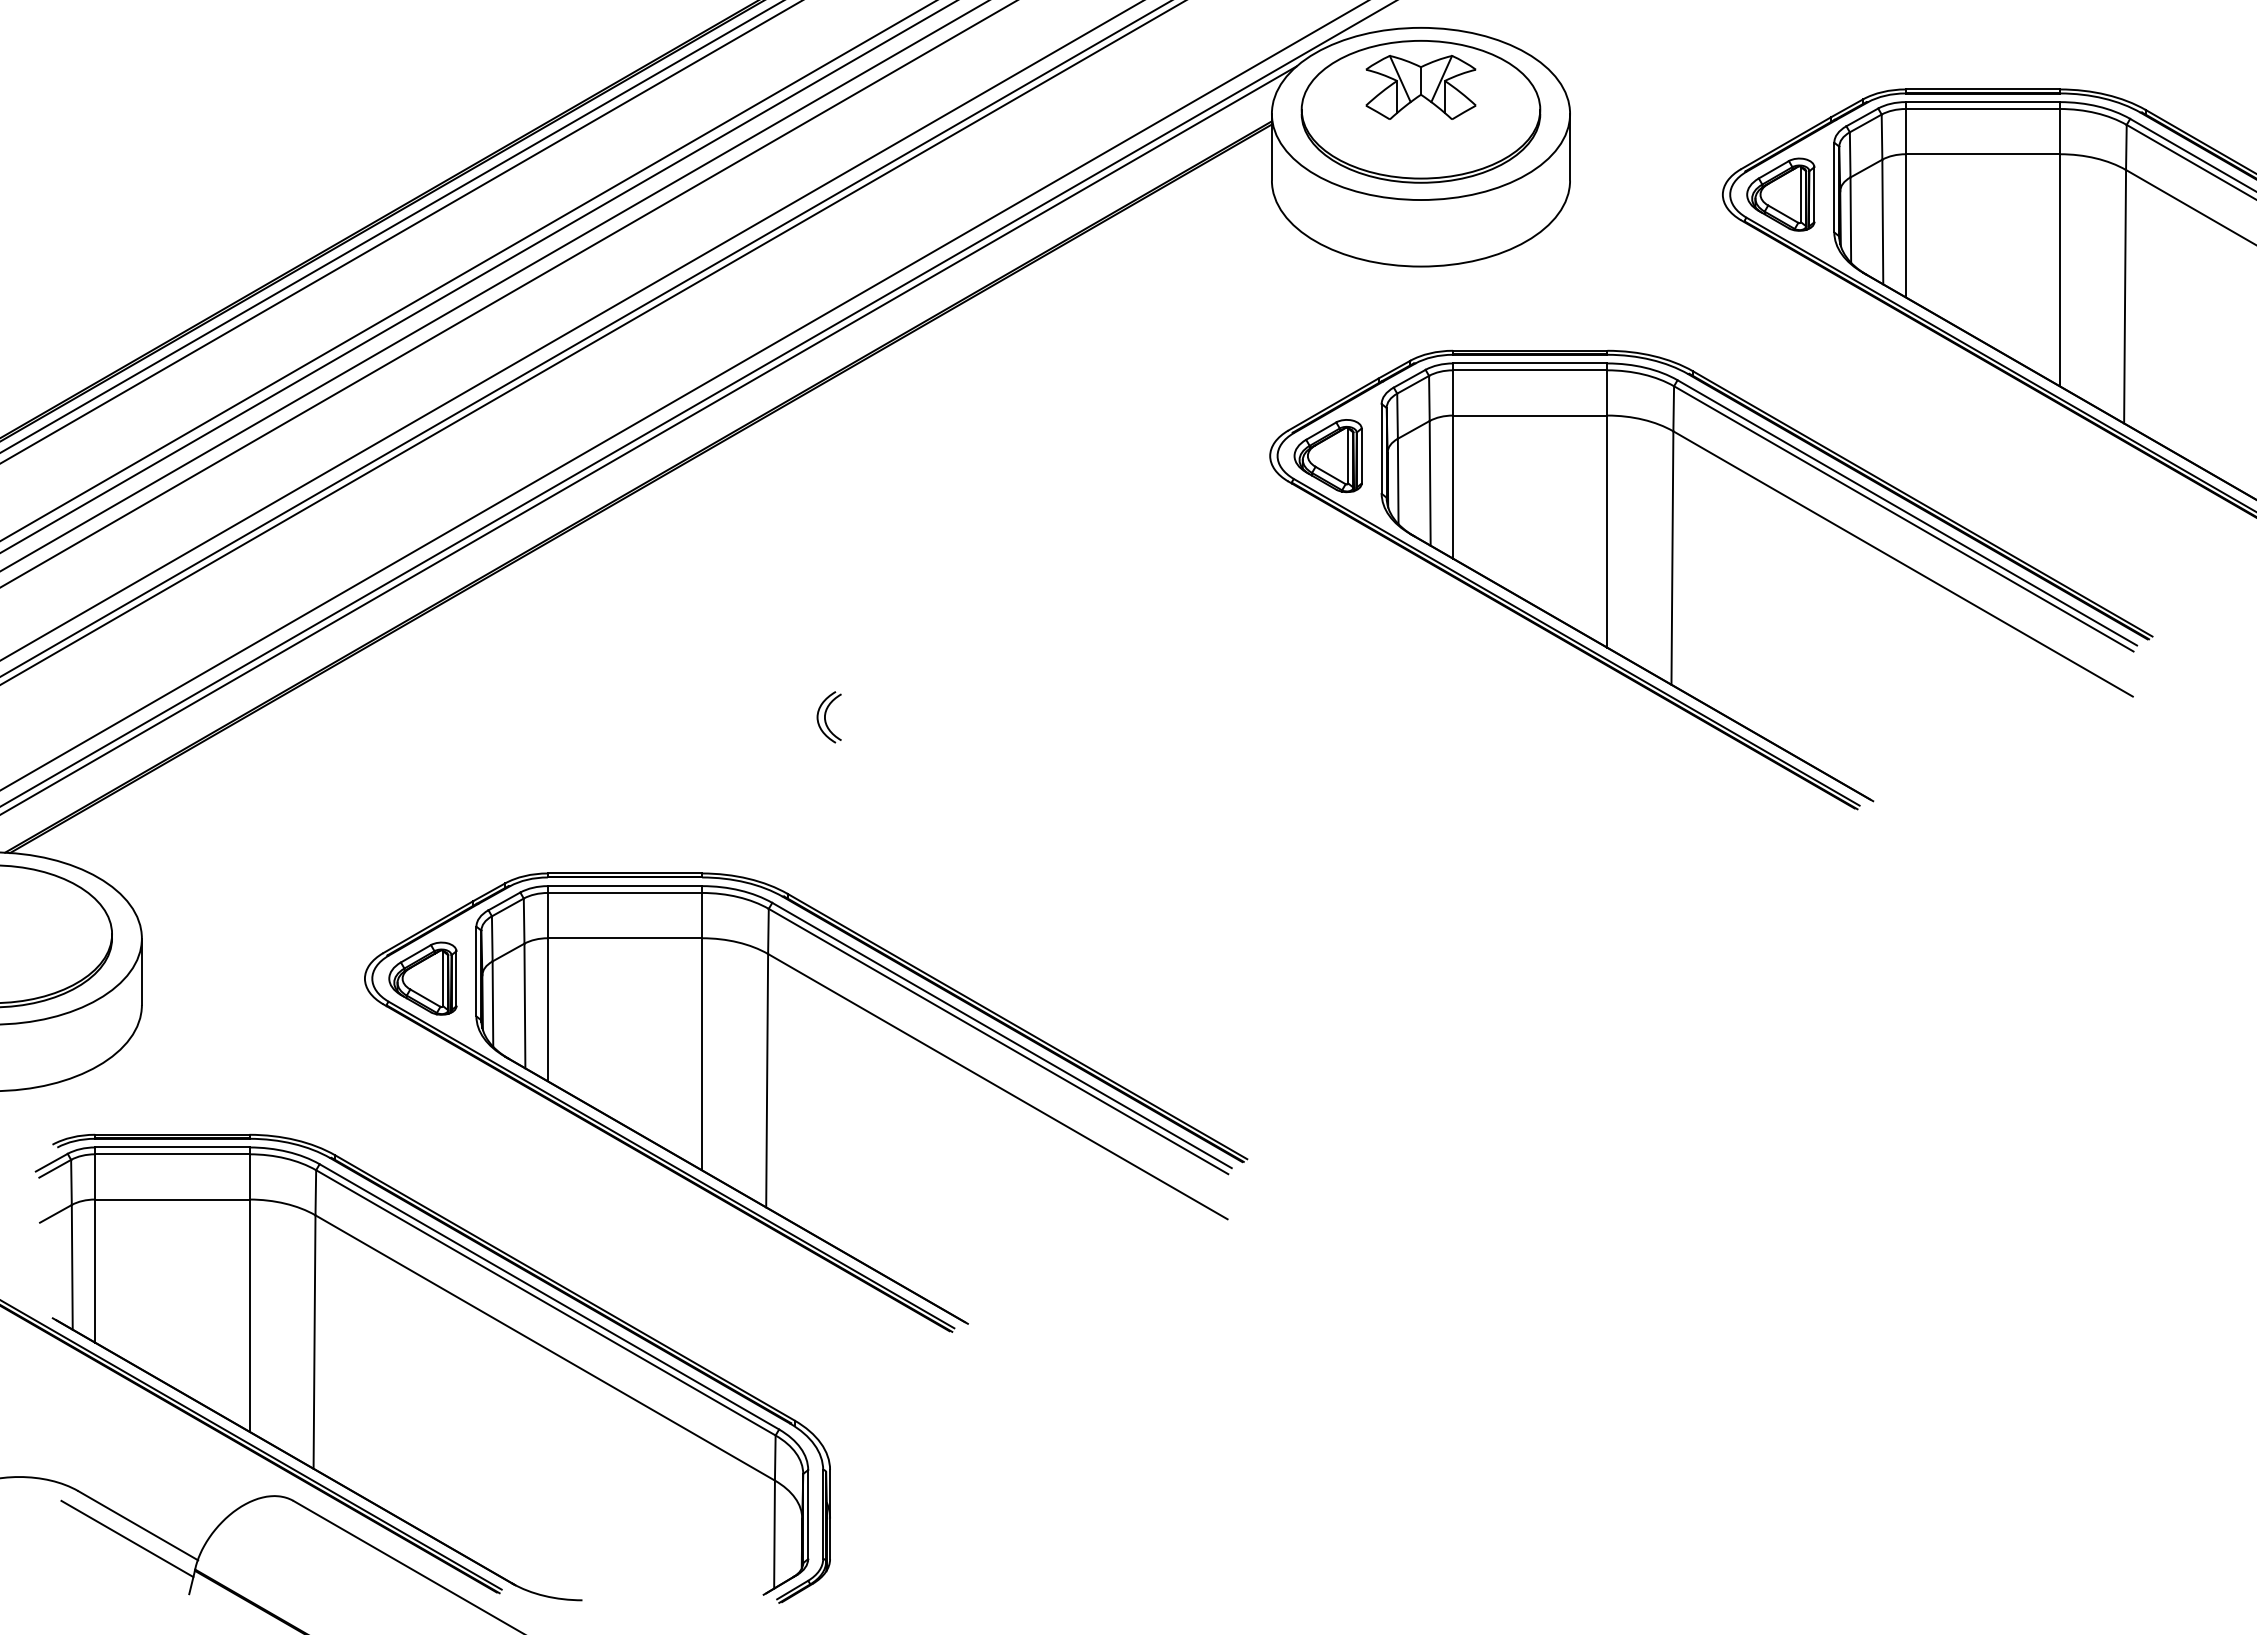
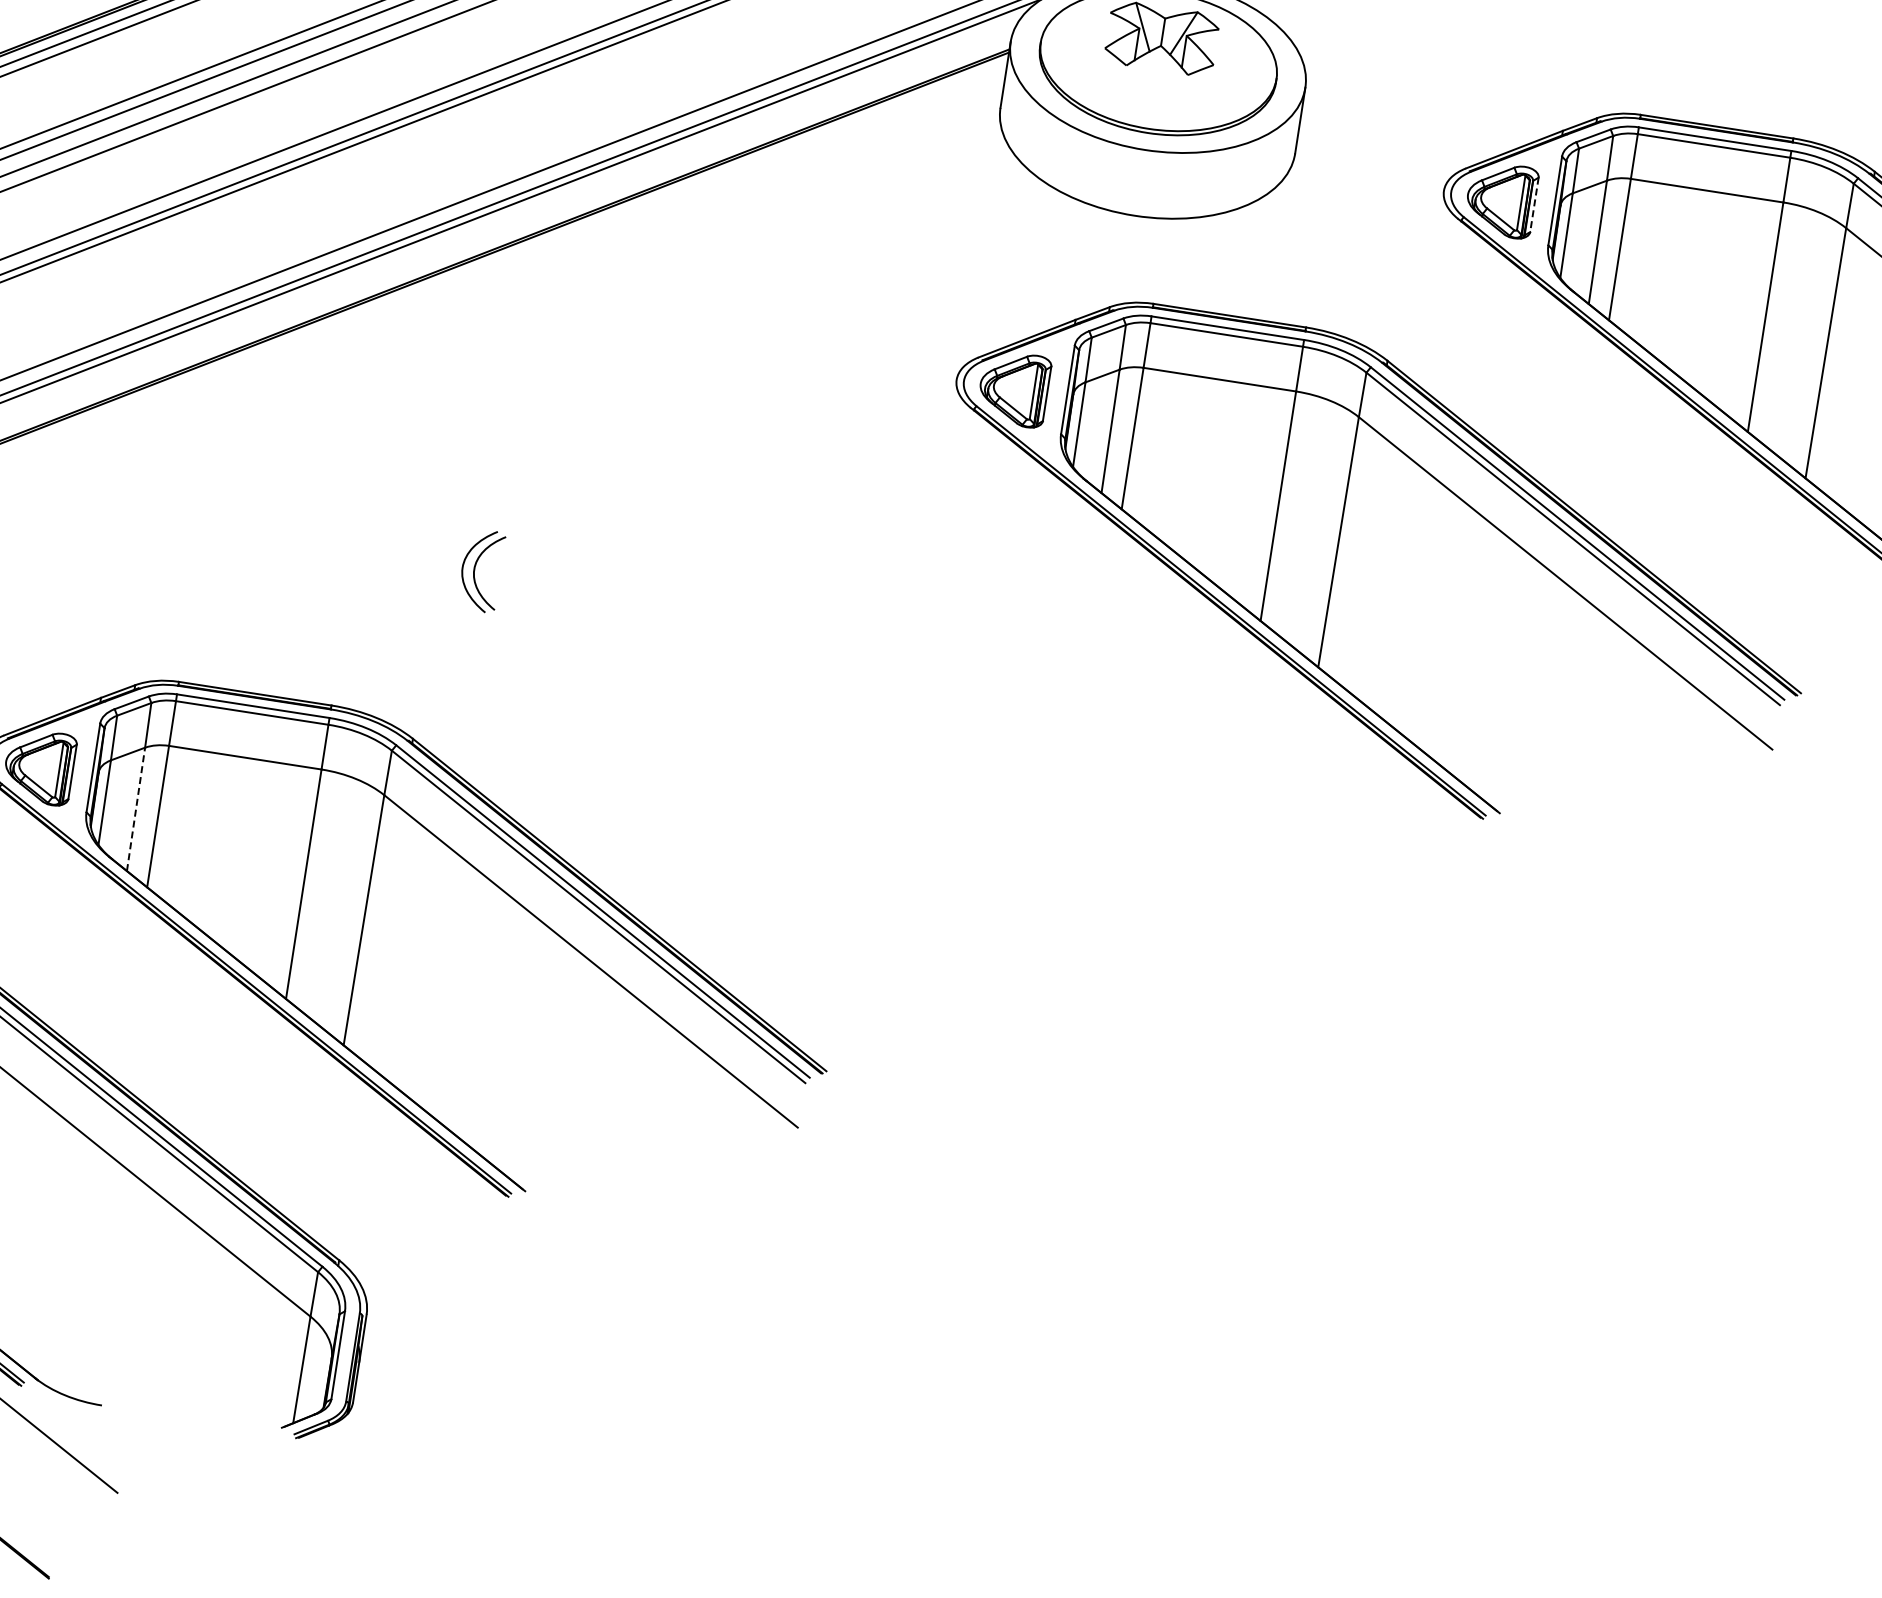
line: (1814, 194) -> (1534, 204), solid -> dashed
part: (828, 717) -> (480, 570), size x1.6
line: (524, 1005) -> (135, 808), solid -> dashed

